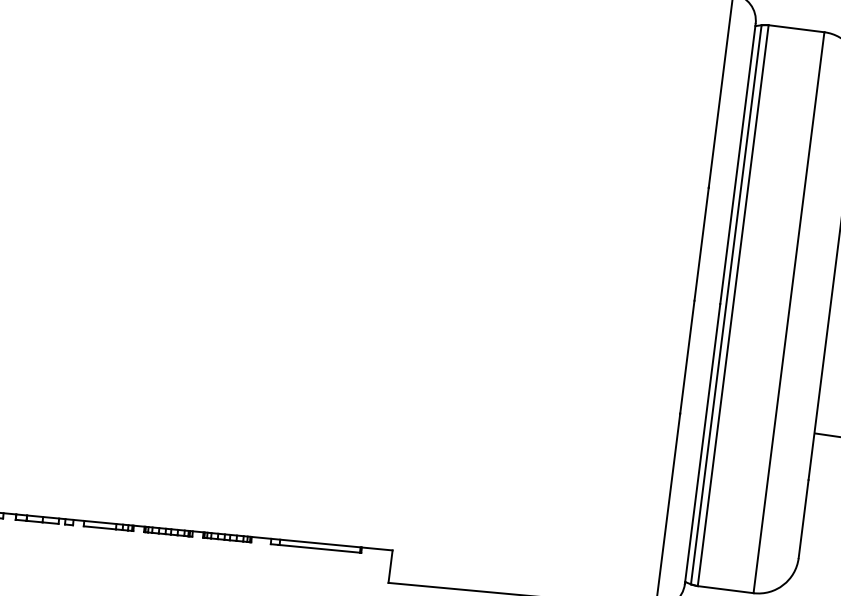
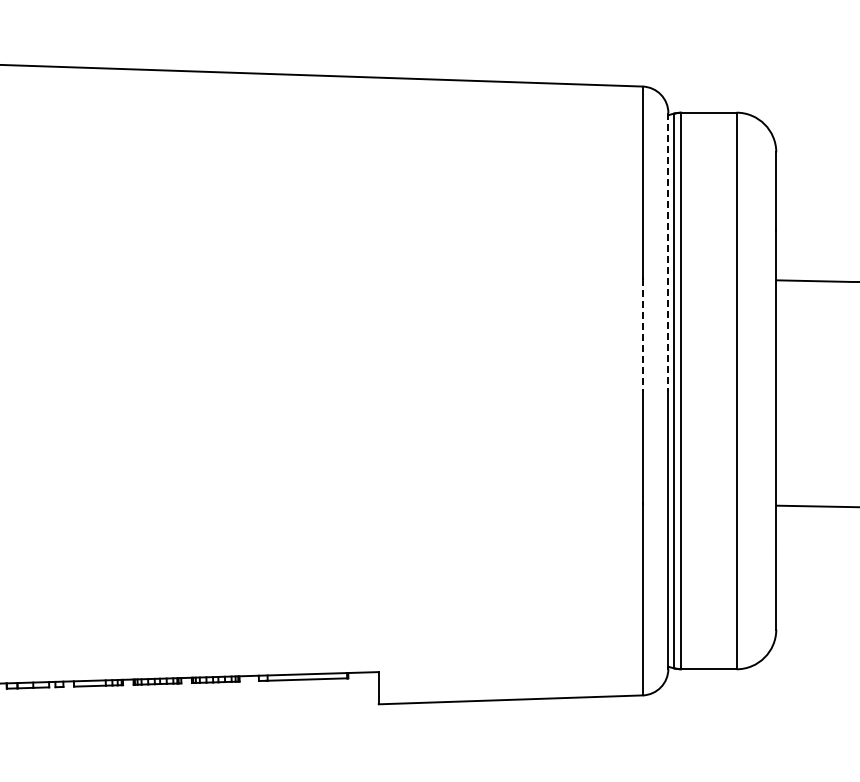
line: (738, 164) -> (668, 252), solid -> dashed
line: (701, 244) -> (642, 335), solid -> dashed

